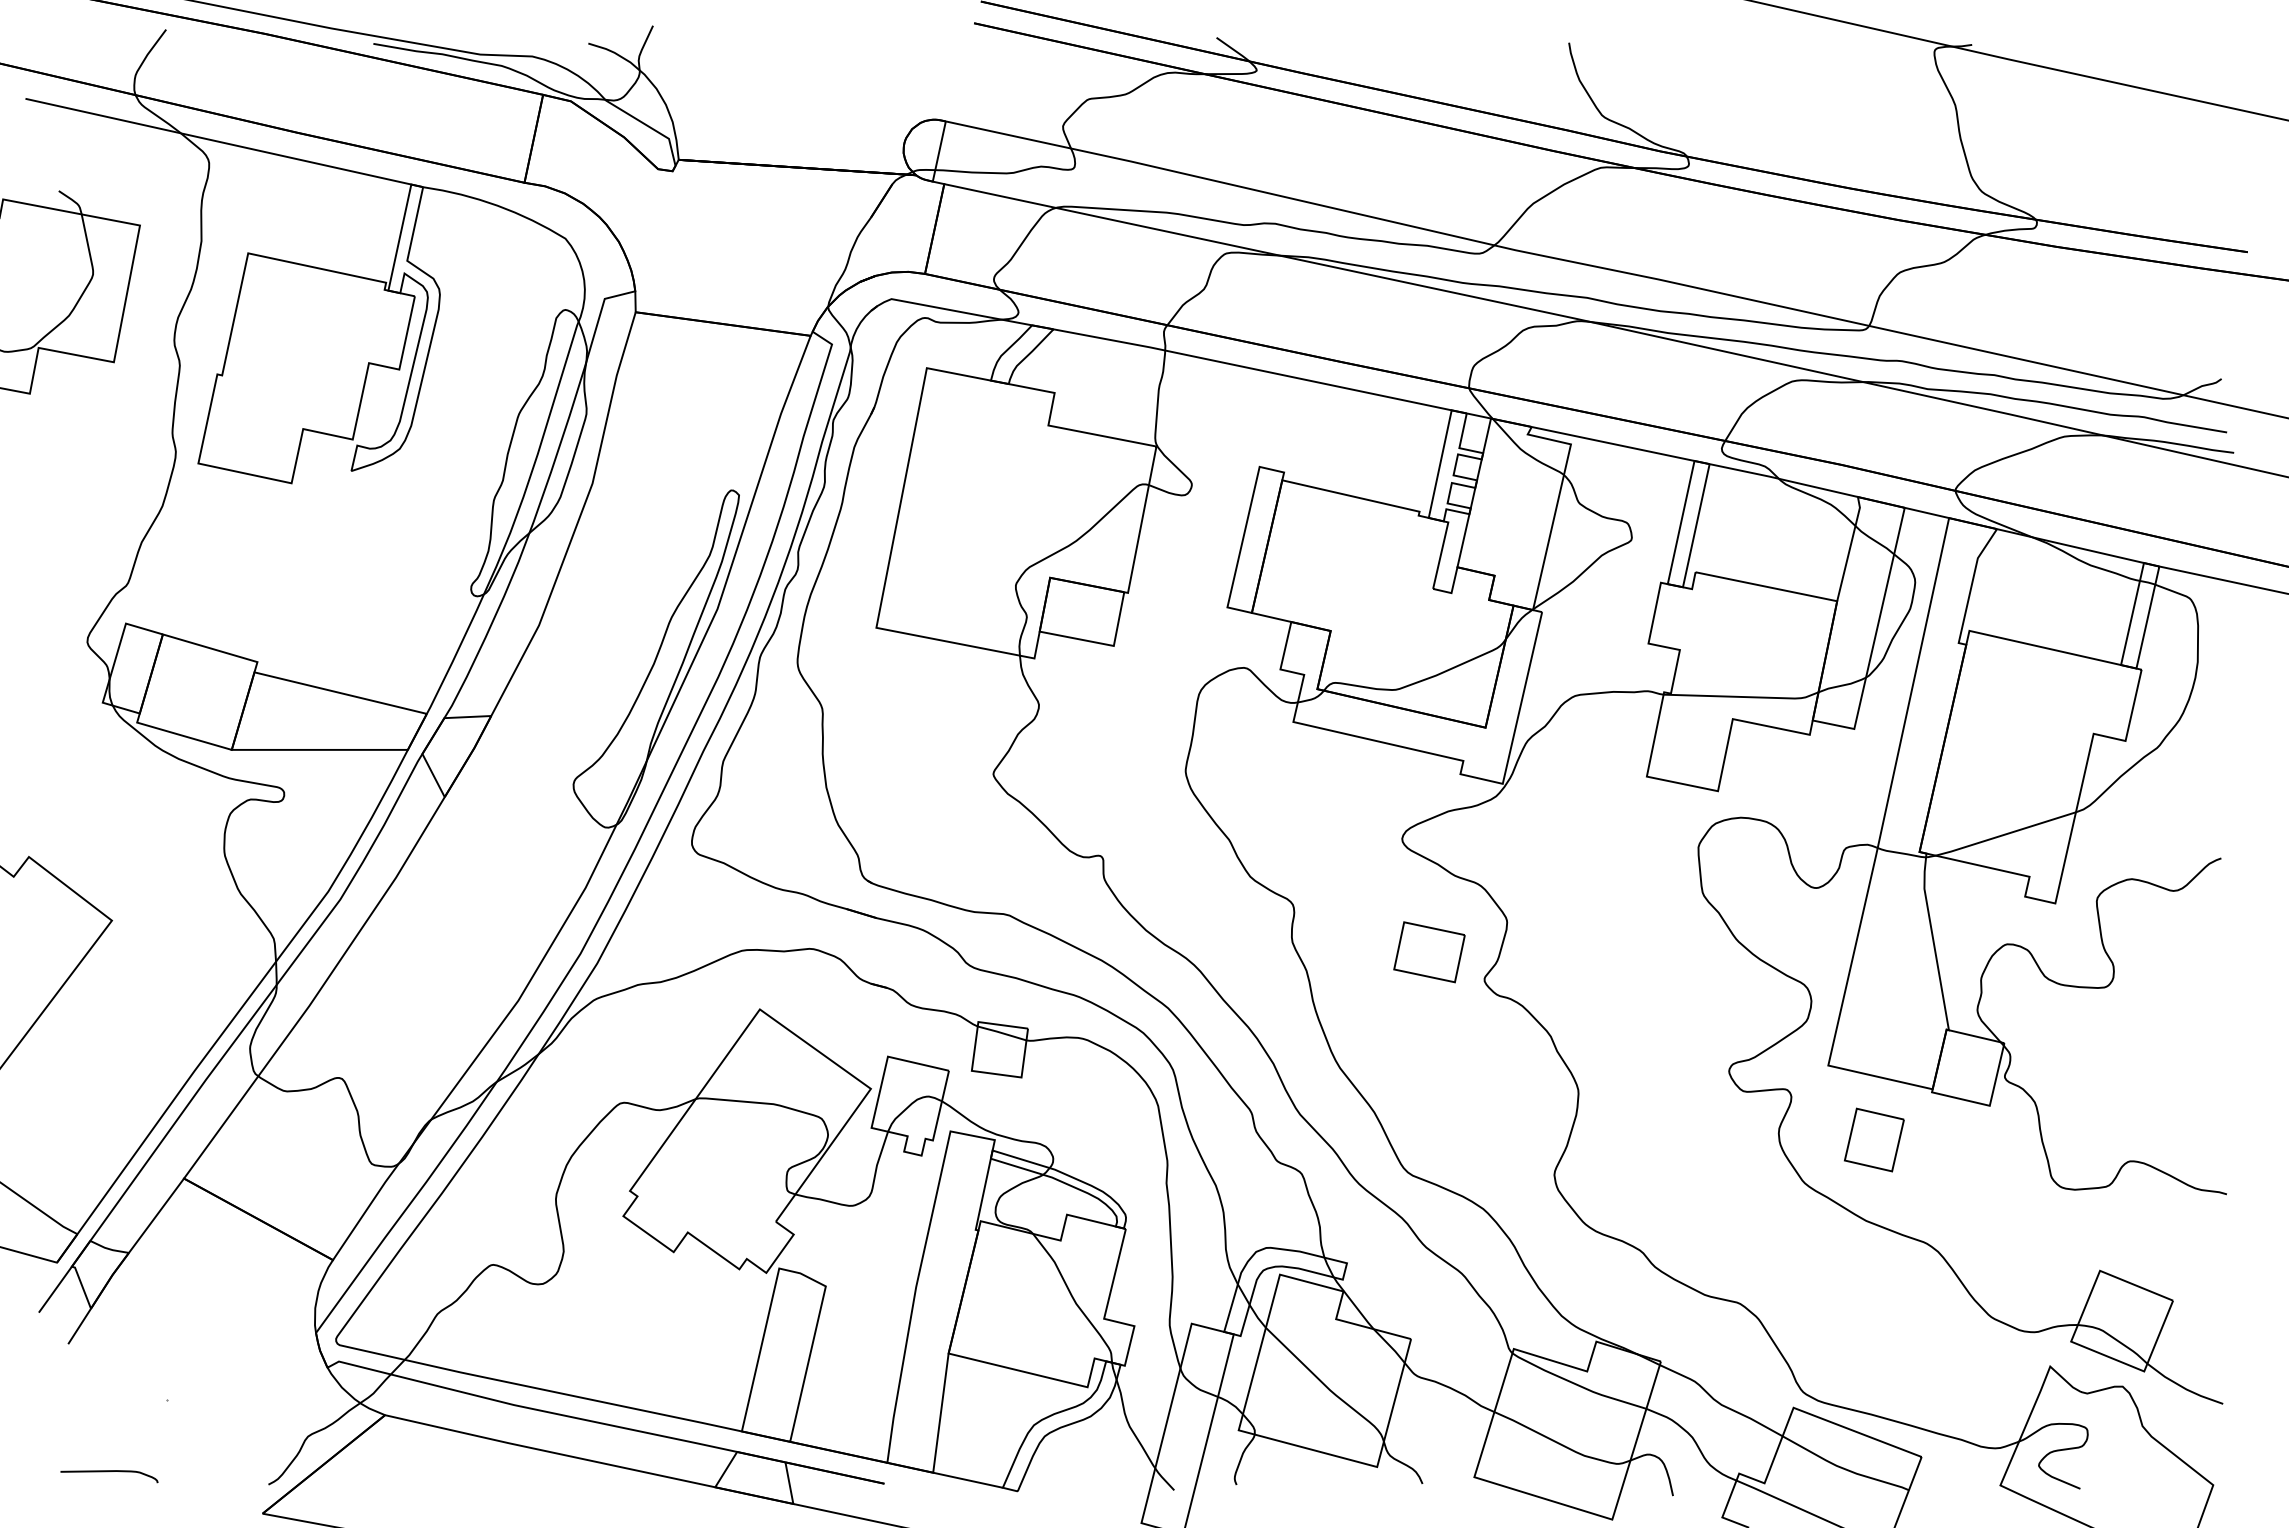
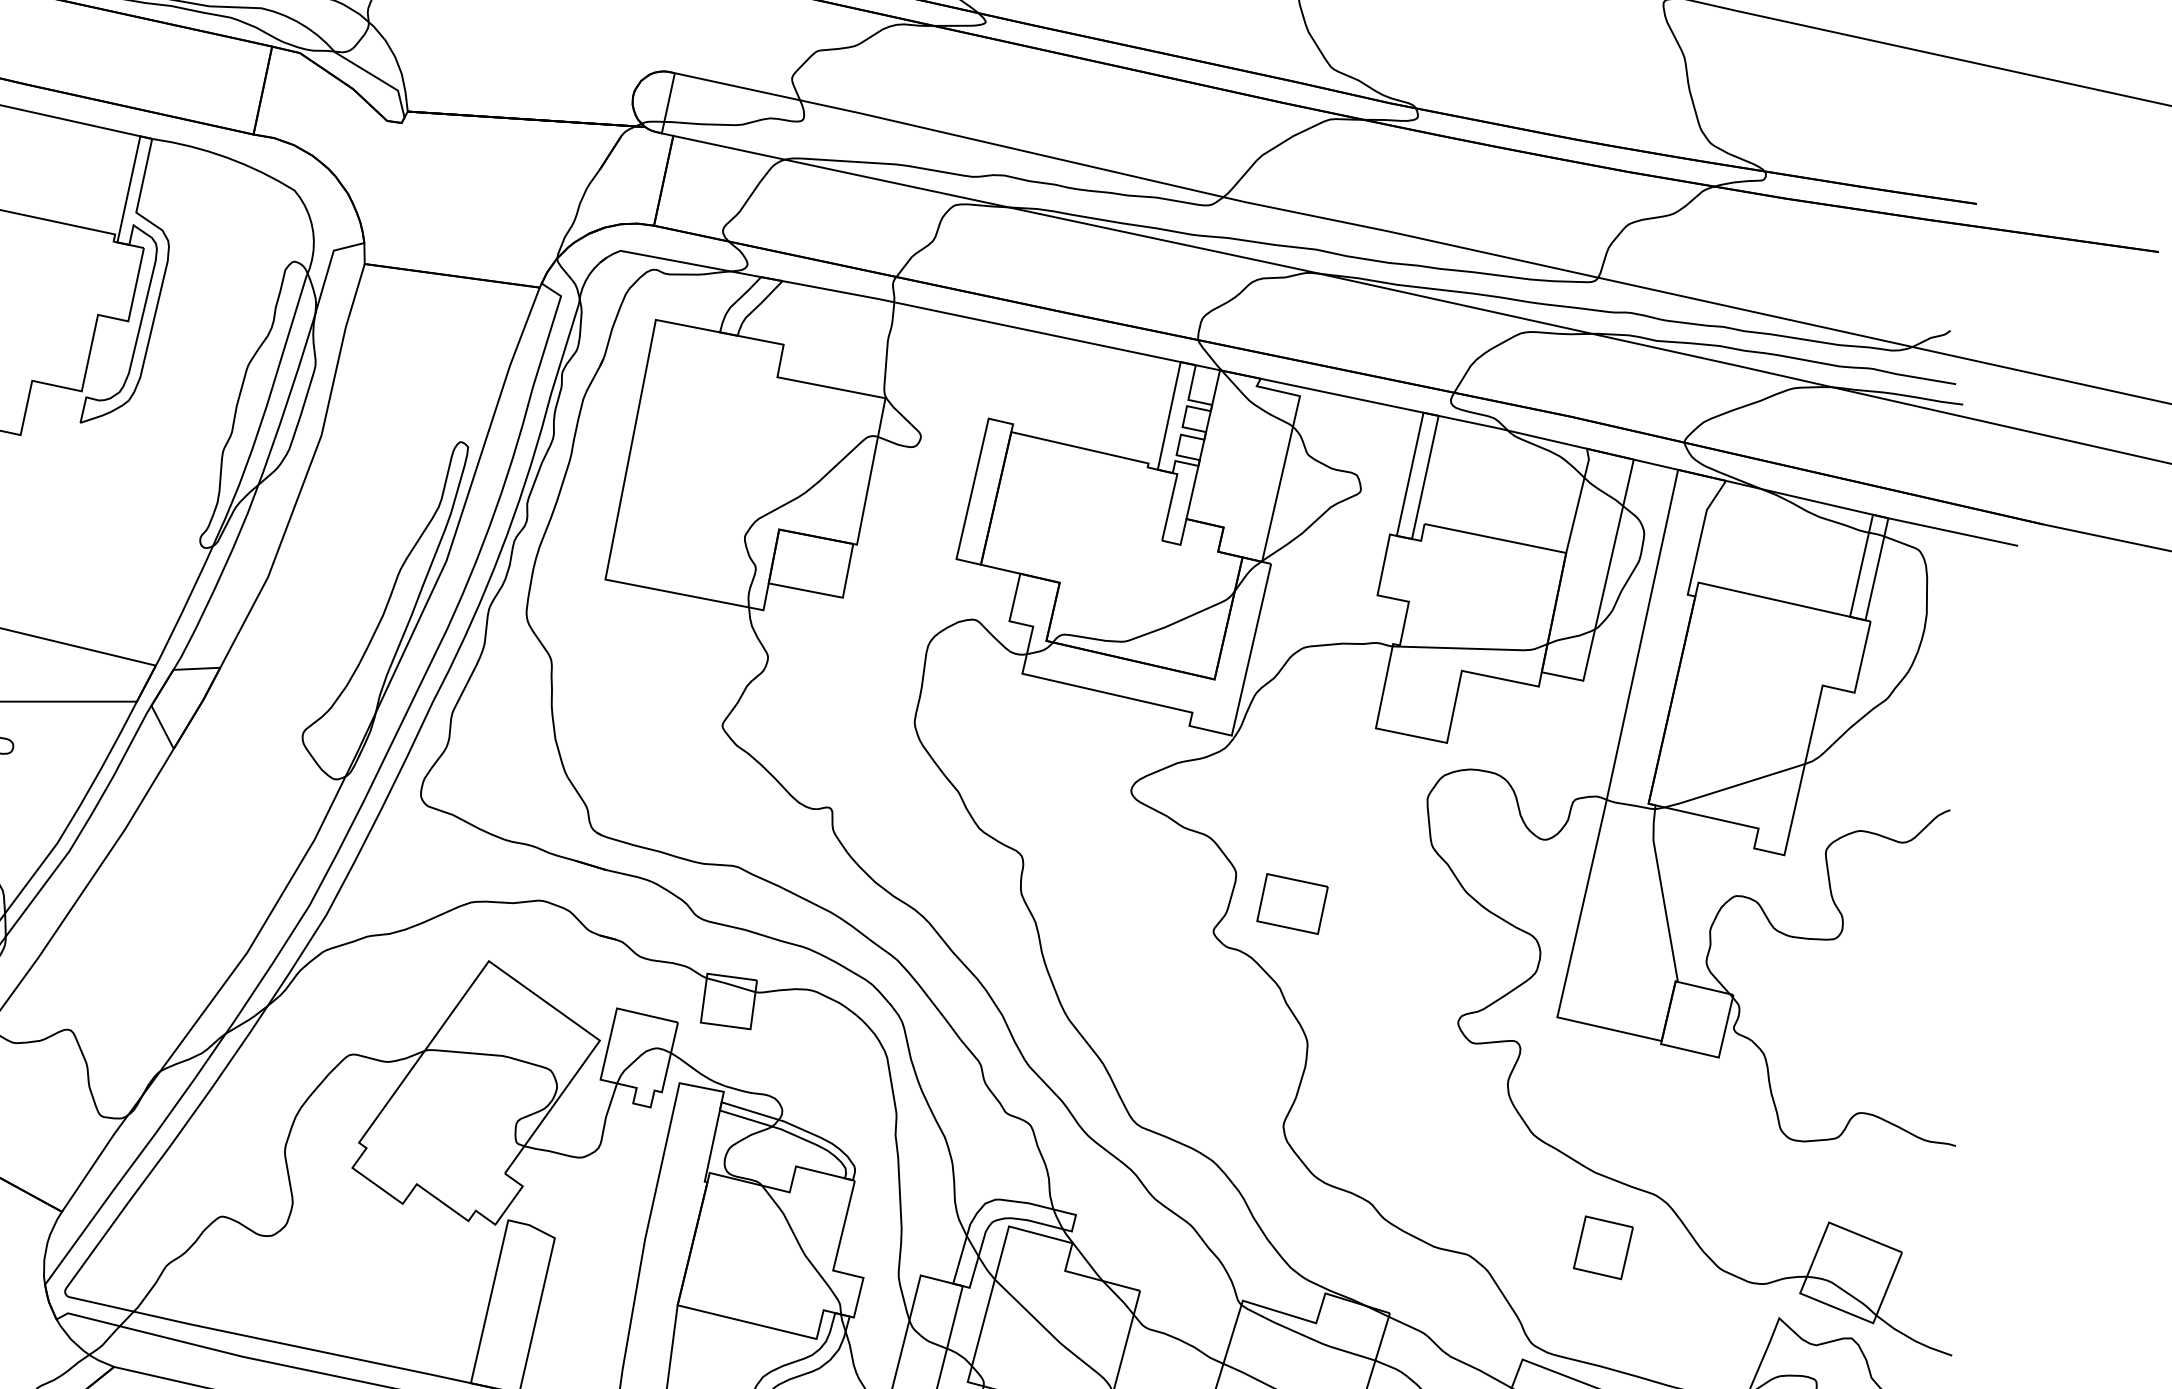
part: (1429, 952) -> (1292, 904), moved
part: (1874, 1139) -> (1603, 1247), moved

